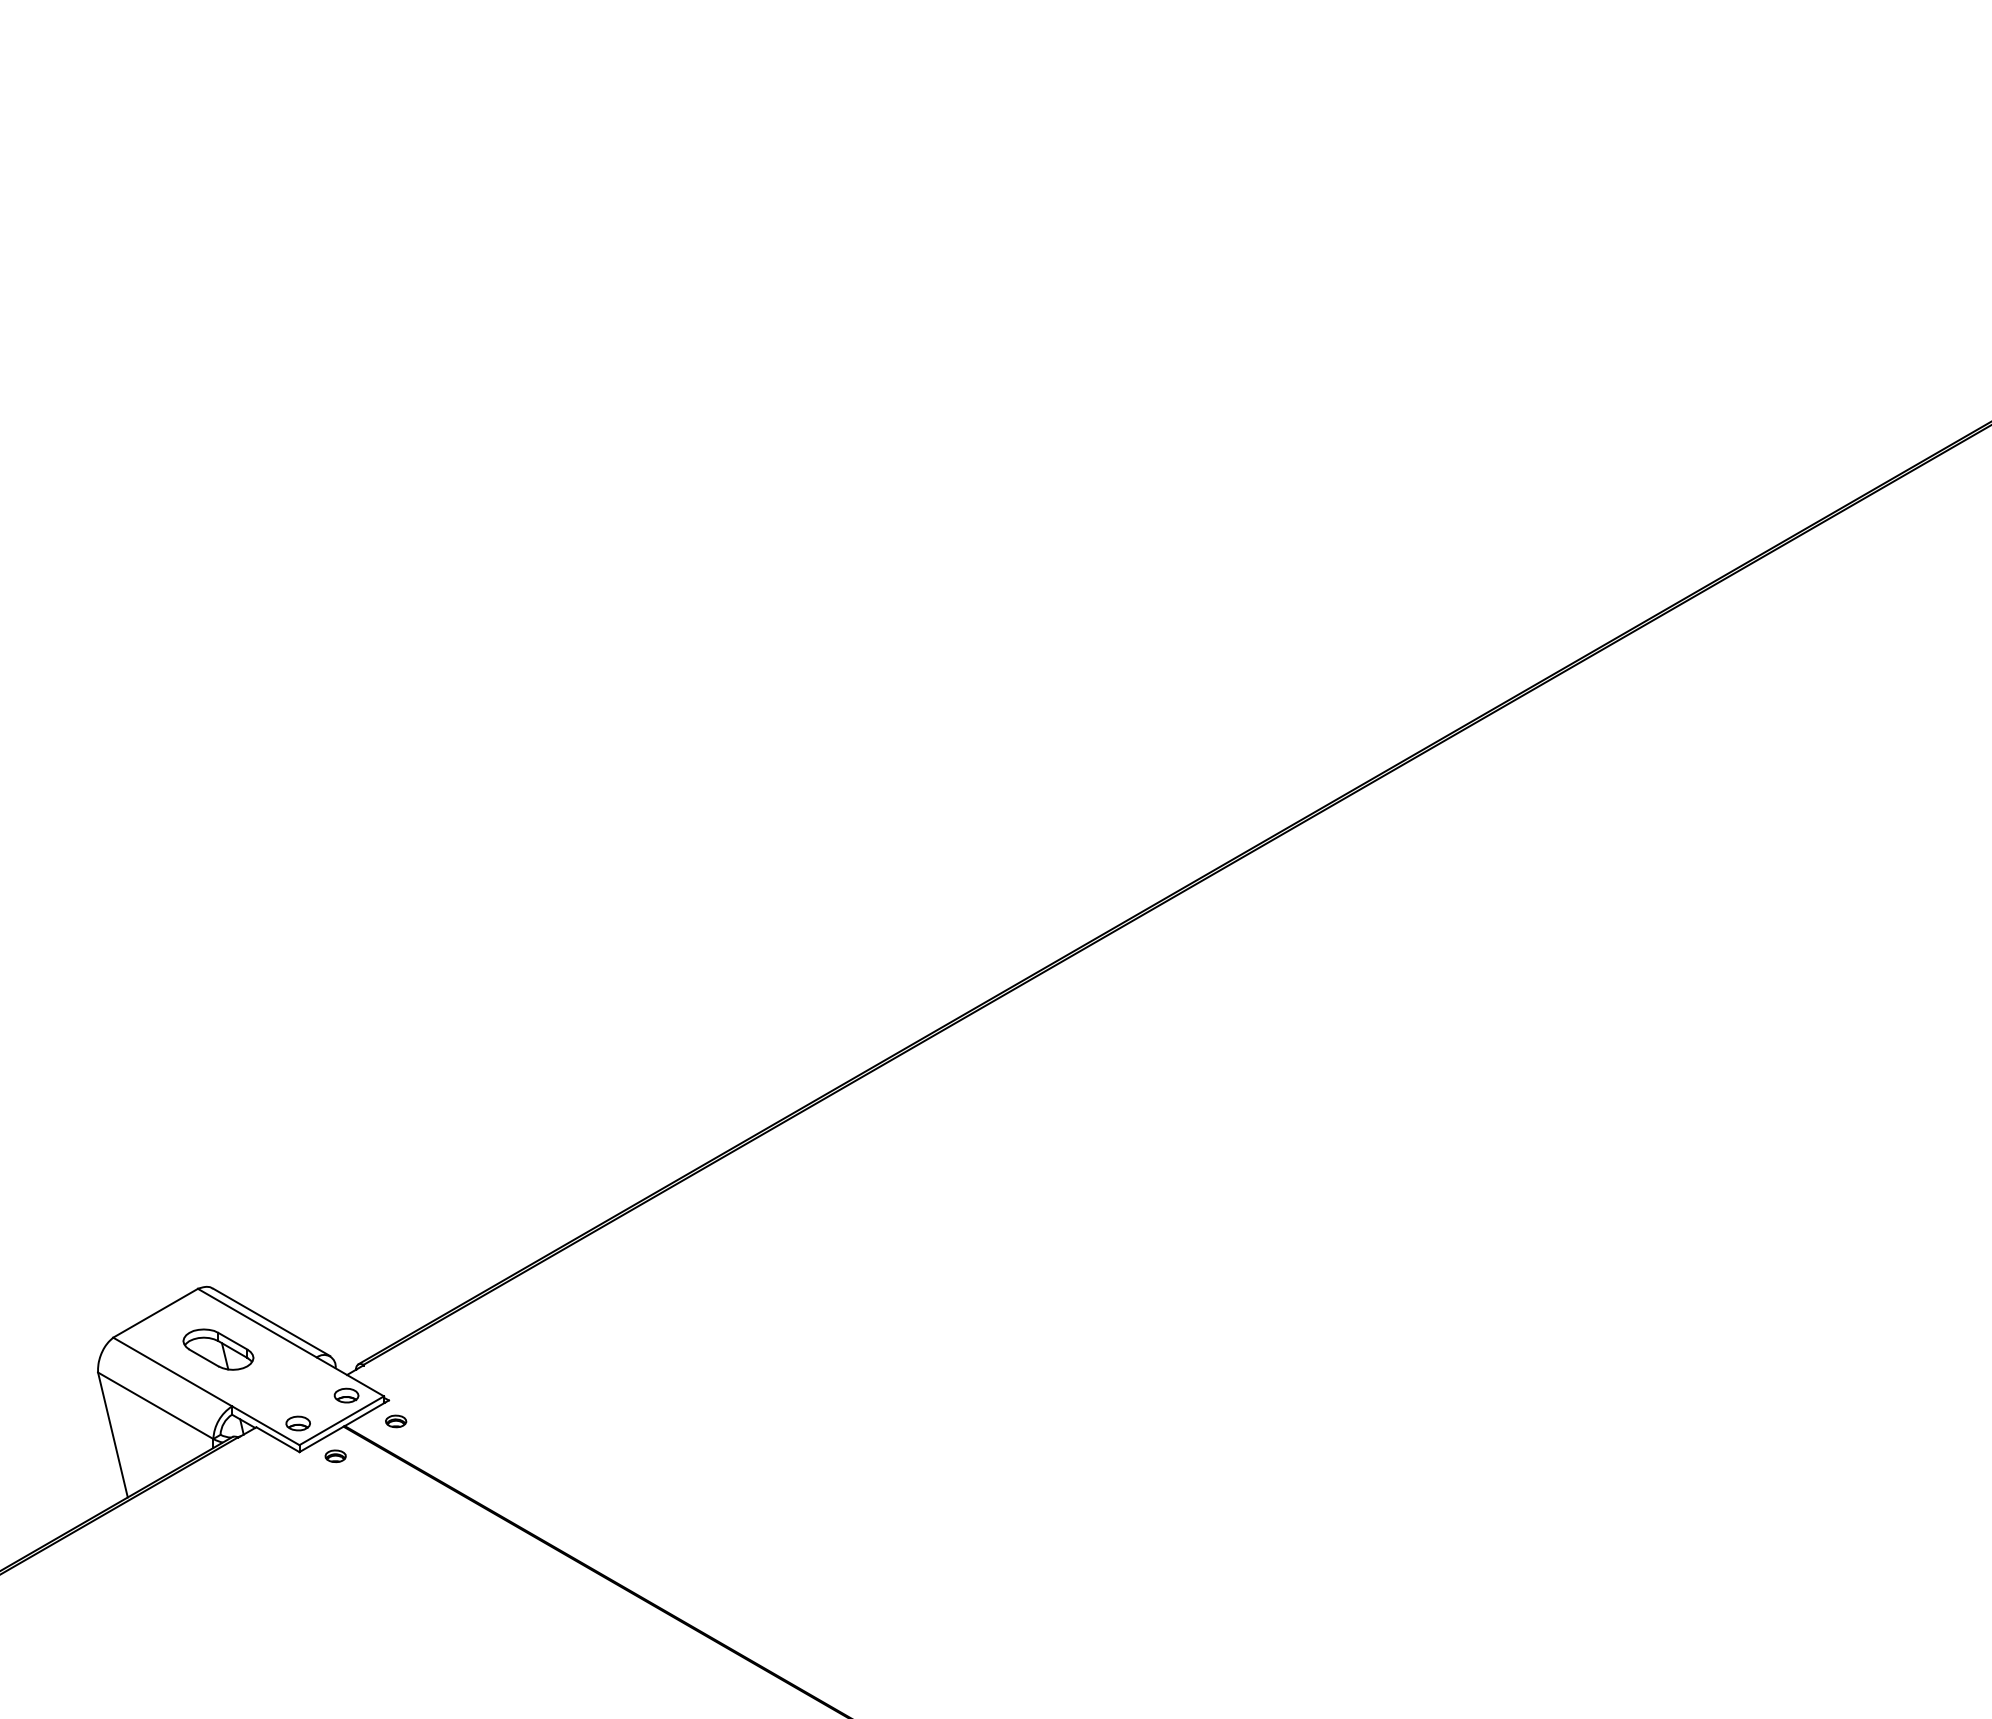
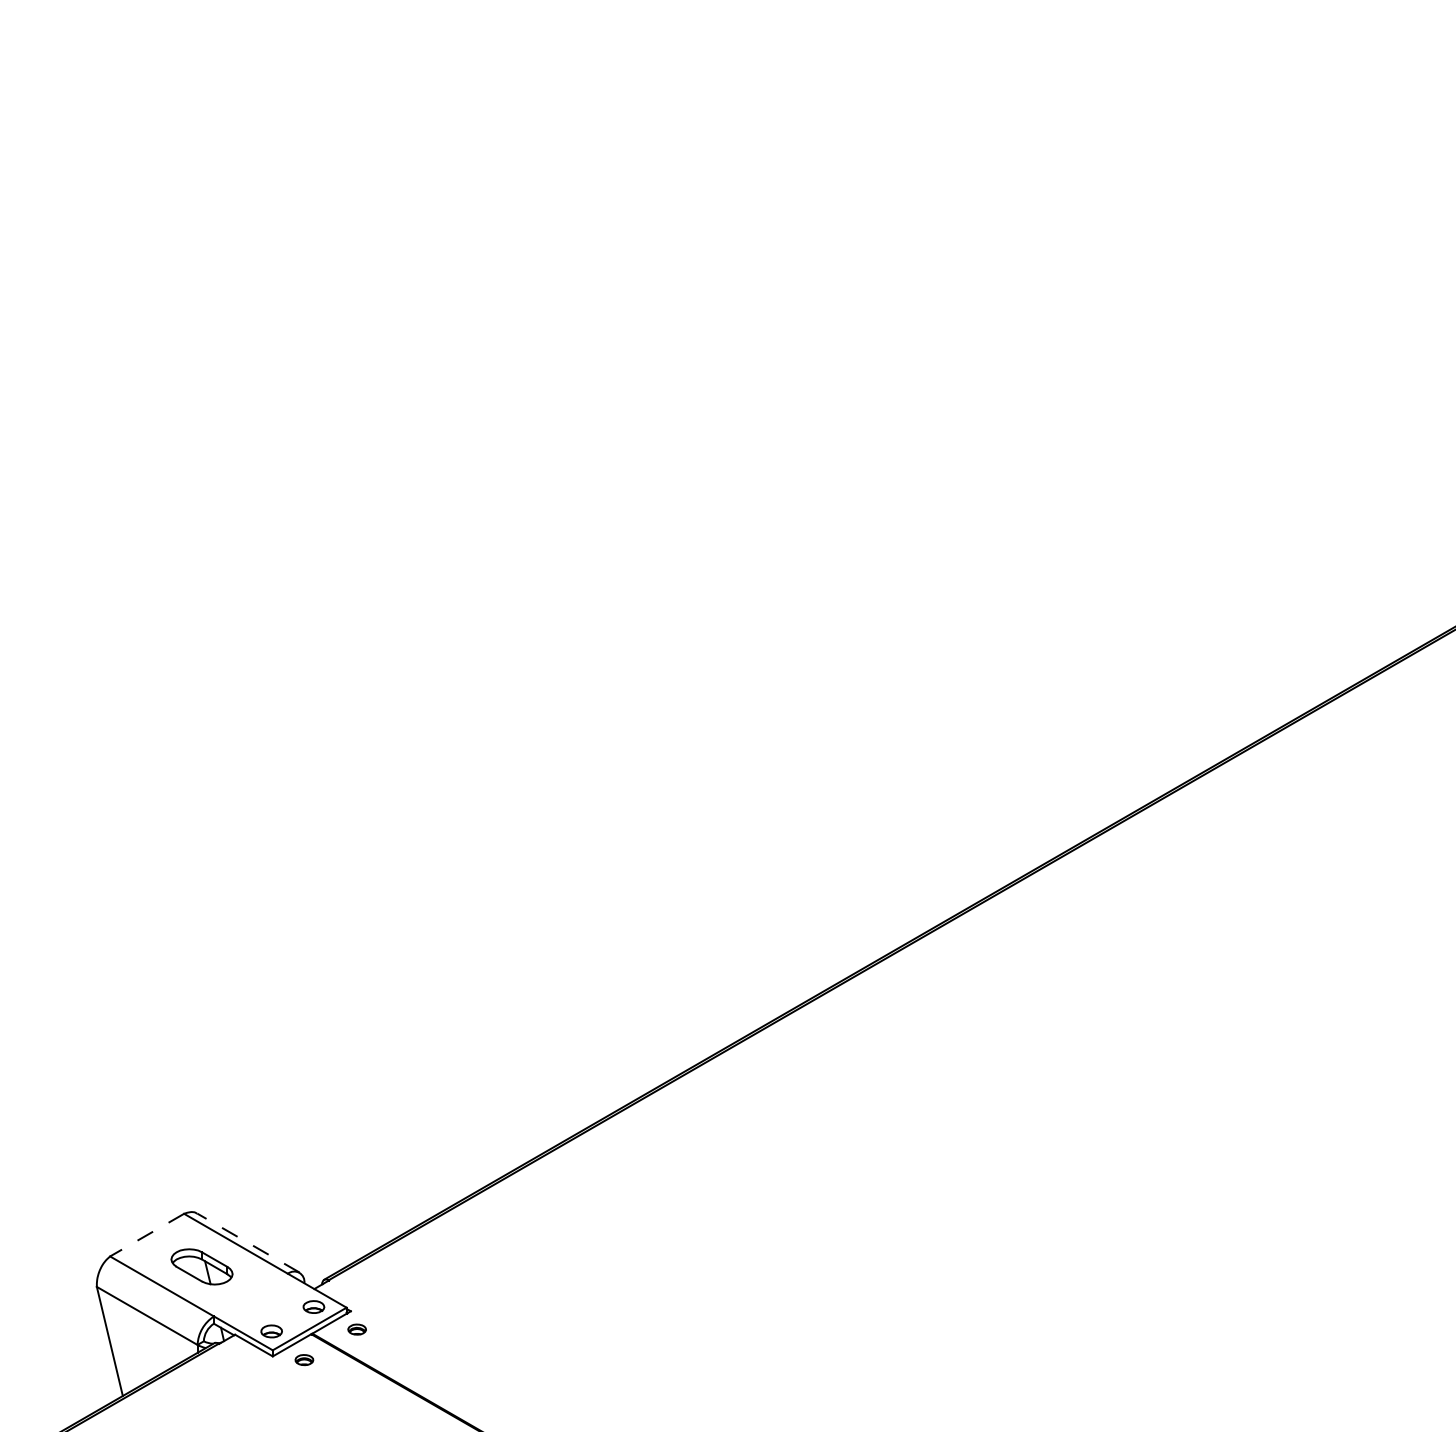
line: (155, 1313) -> (147, 1235), solid -> dashed
line: (271, 1322) -> (248, 1243), solid -> dashed

